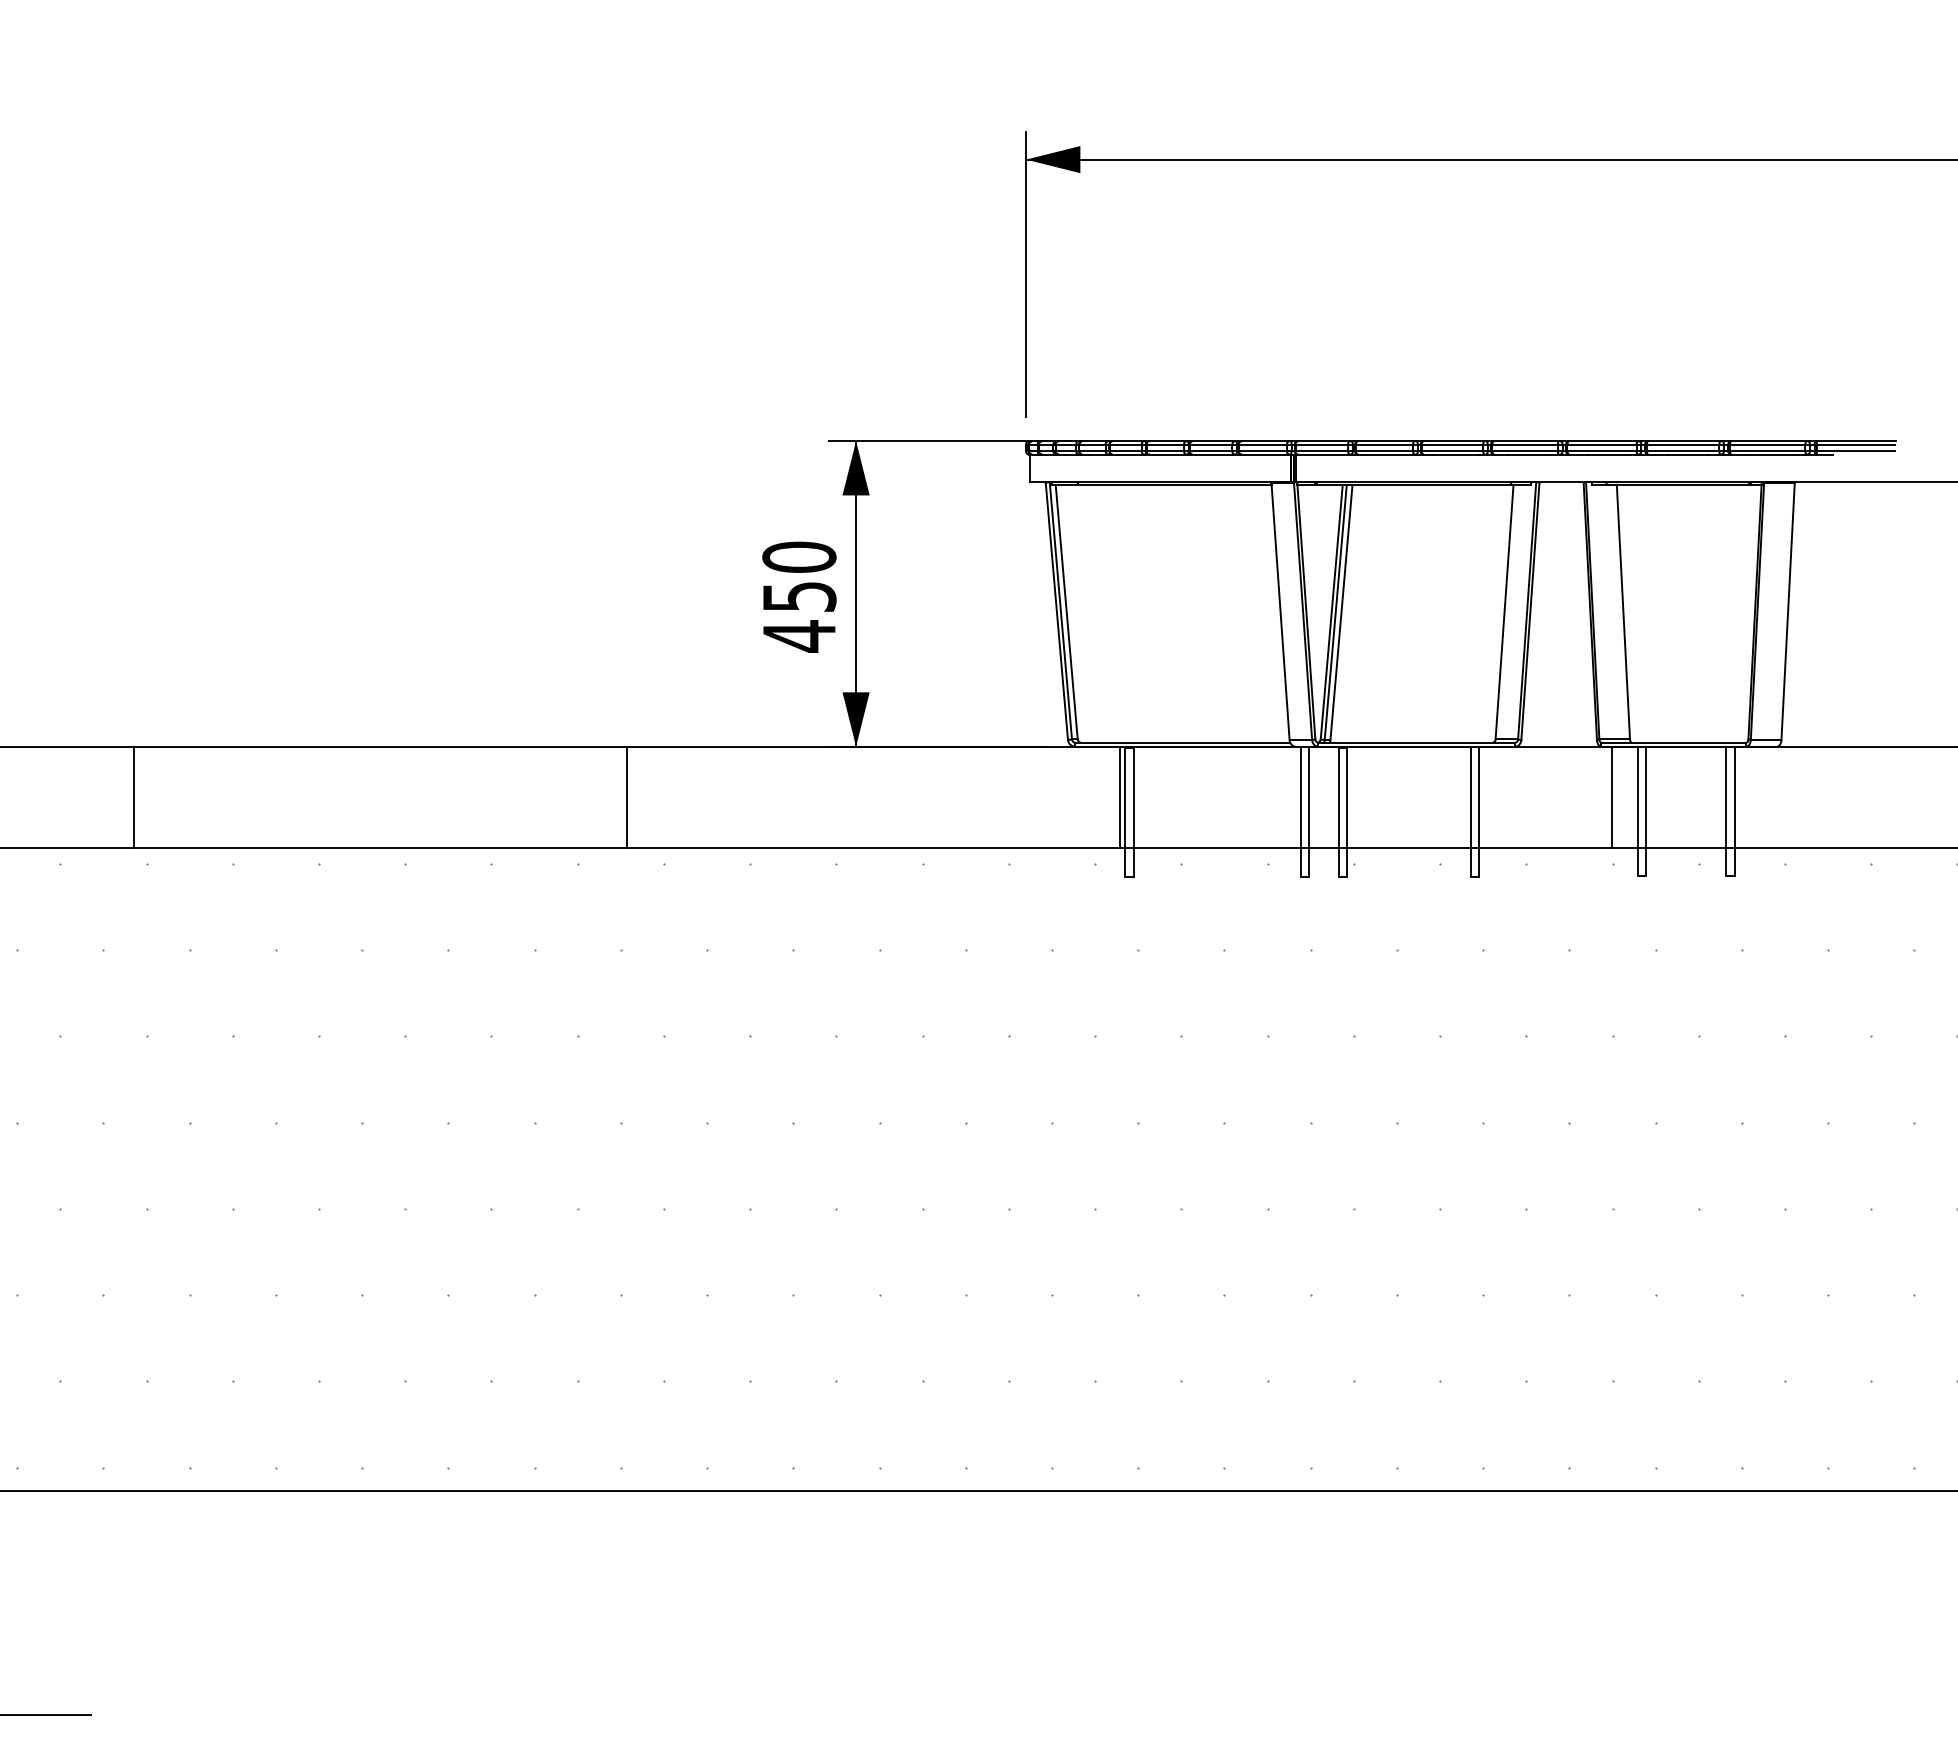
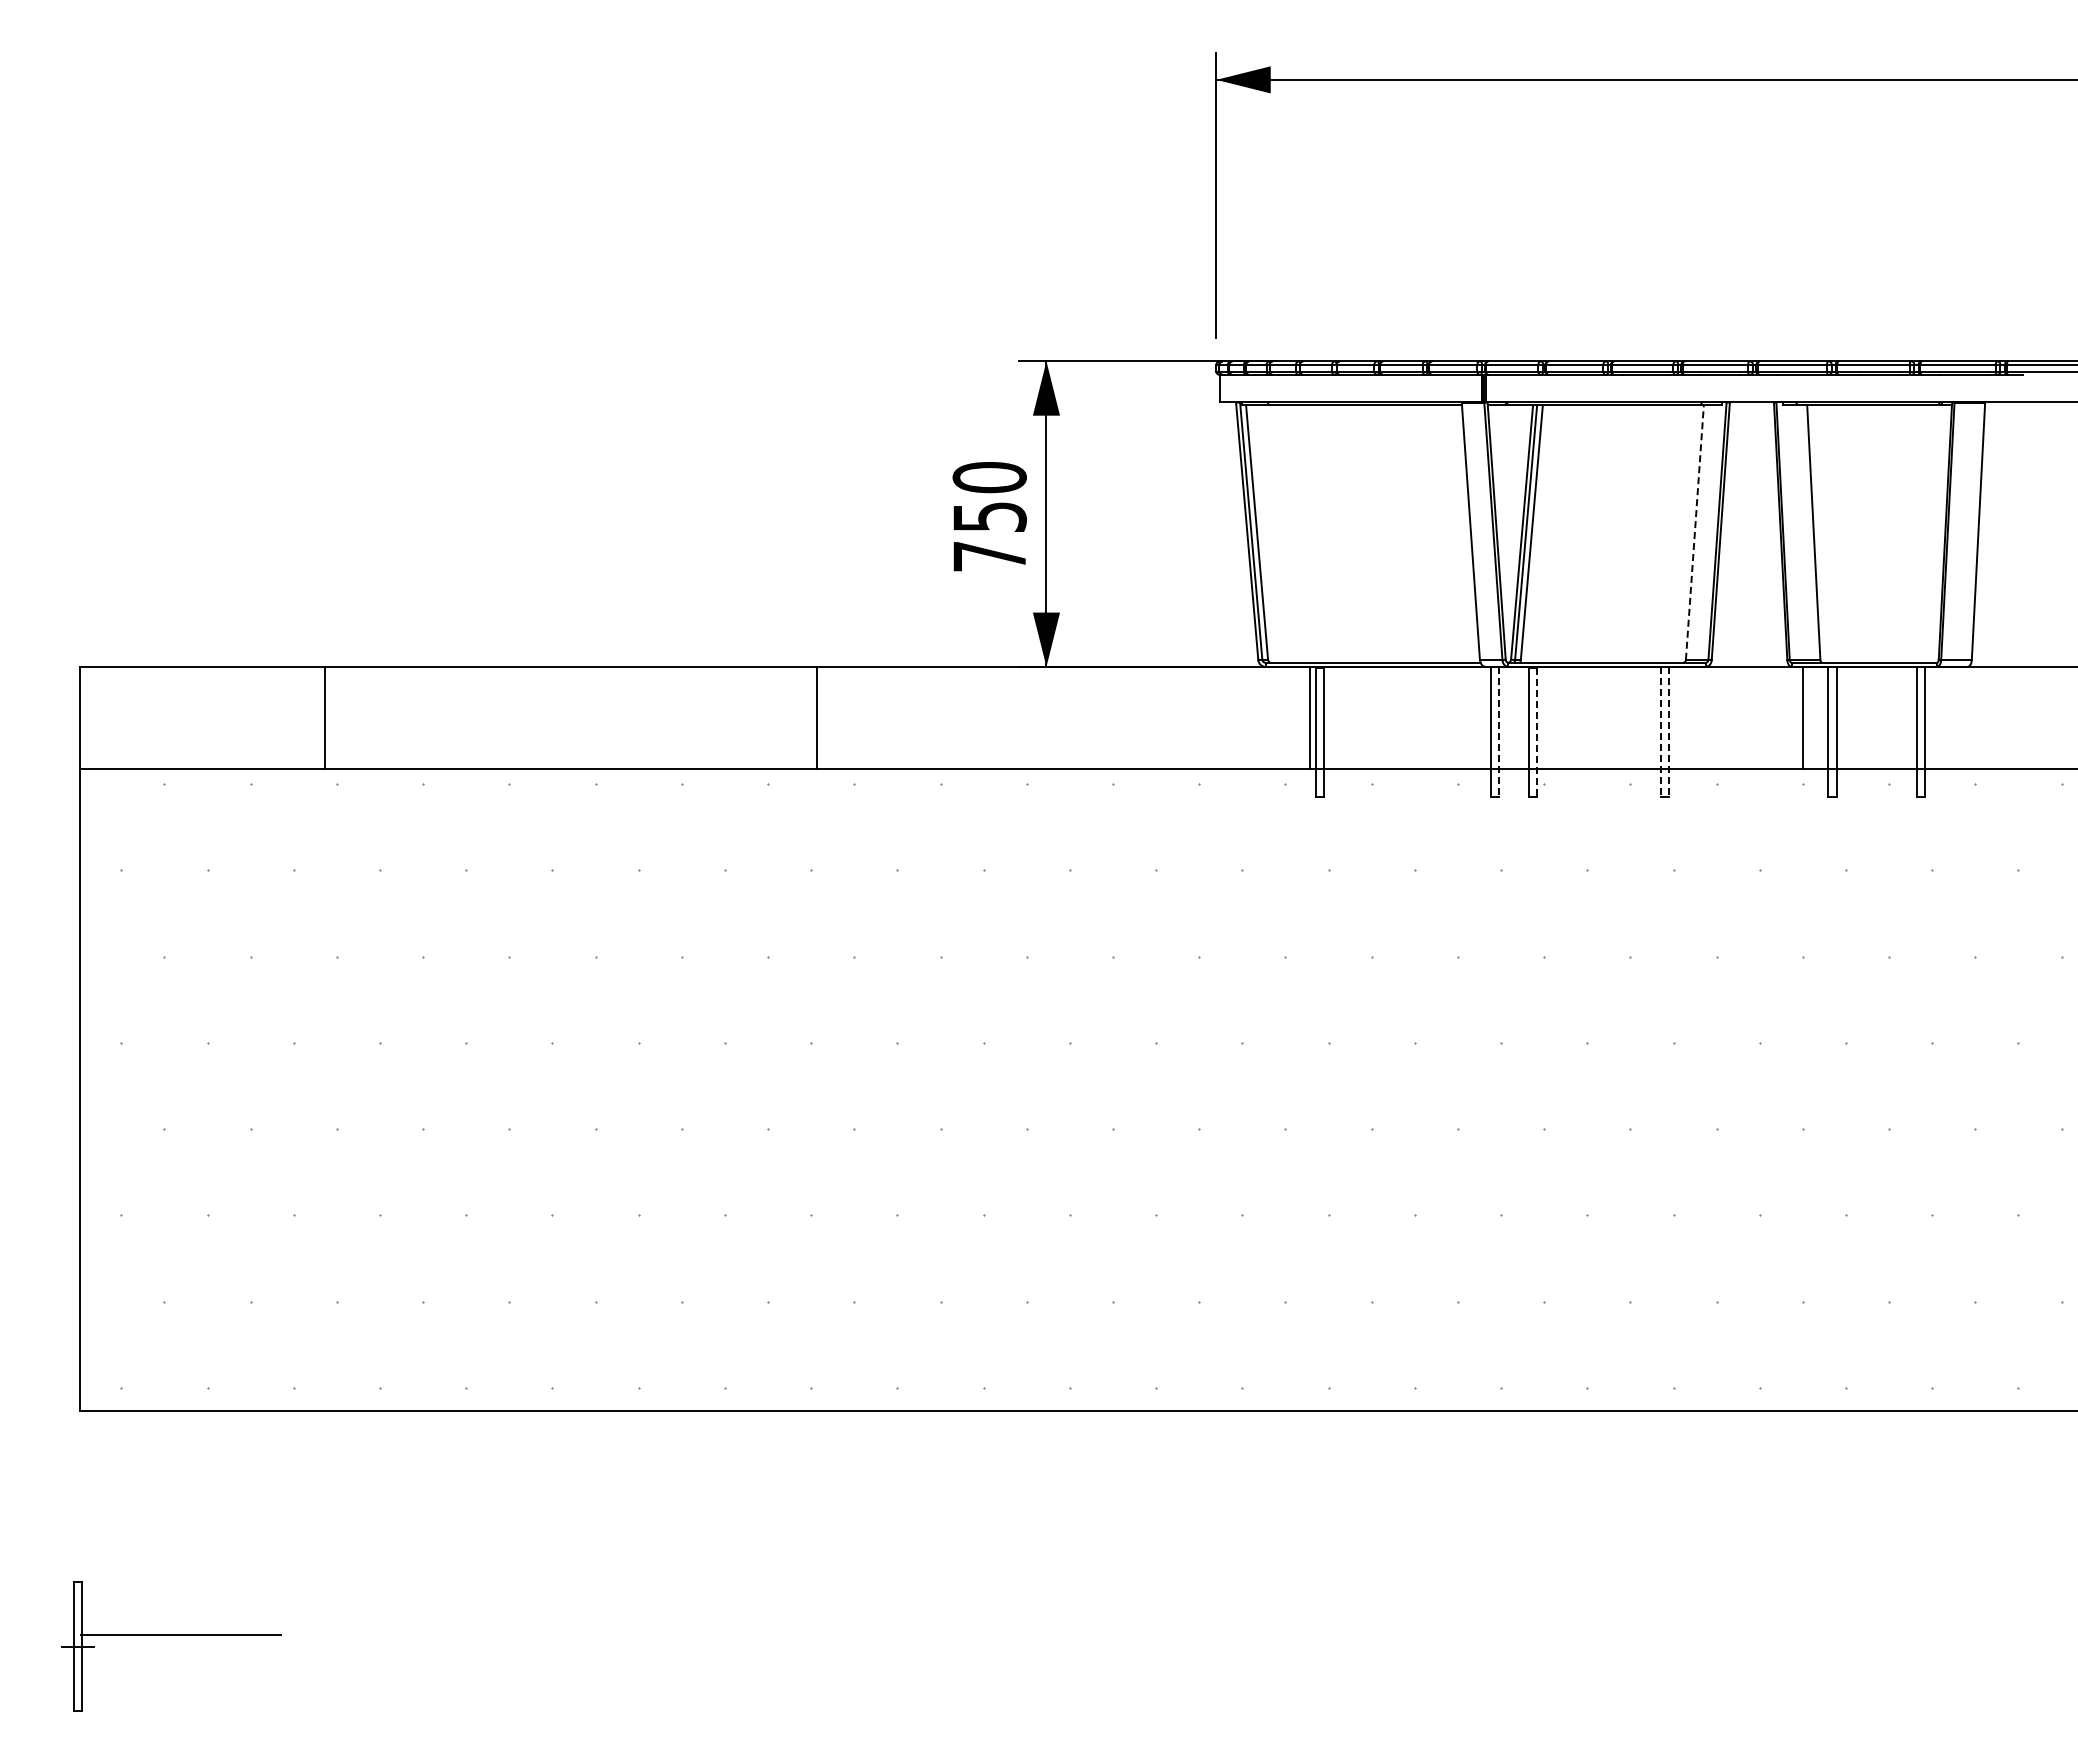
line: (1504, 612) -> (1694, 532), solid -> dashed
text: (799, 636) -> (989, 556), 450 -> 750
line: (1309, 812) -> (1499, 732), solid -> dashed
line: (1347, 812) -> (1537, 732), solid -> dashed
line: (1471, 812) -> (1661, 732), solid -> dashed
line: (1479, 812) -> (1669, 732), solid -> dashed

